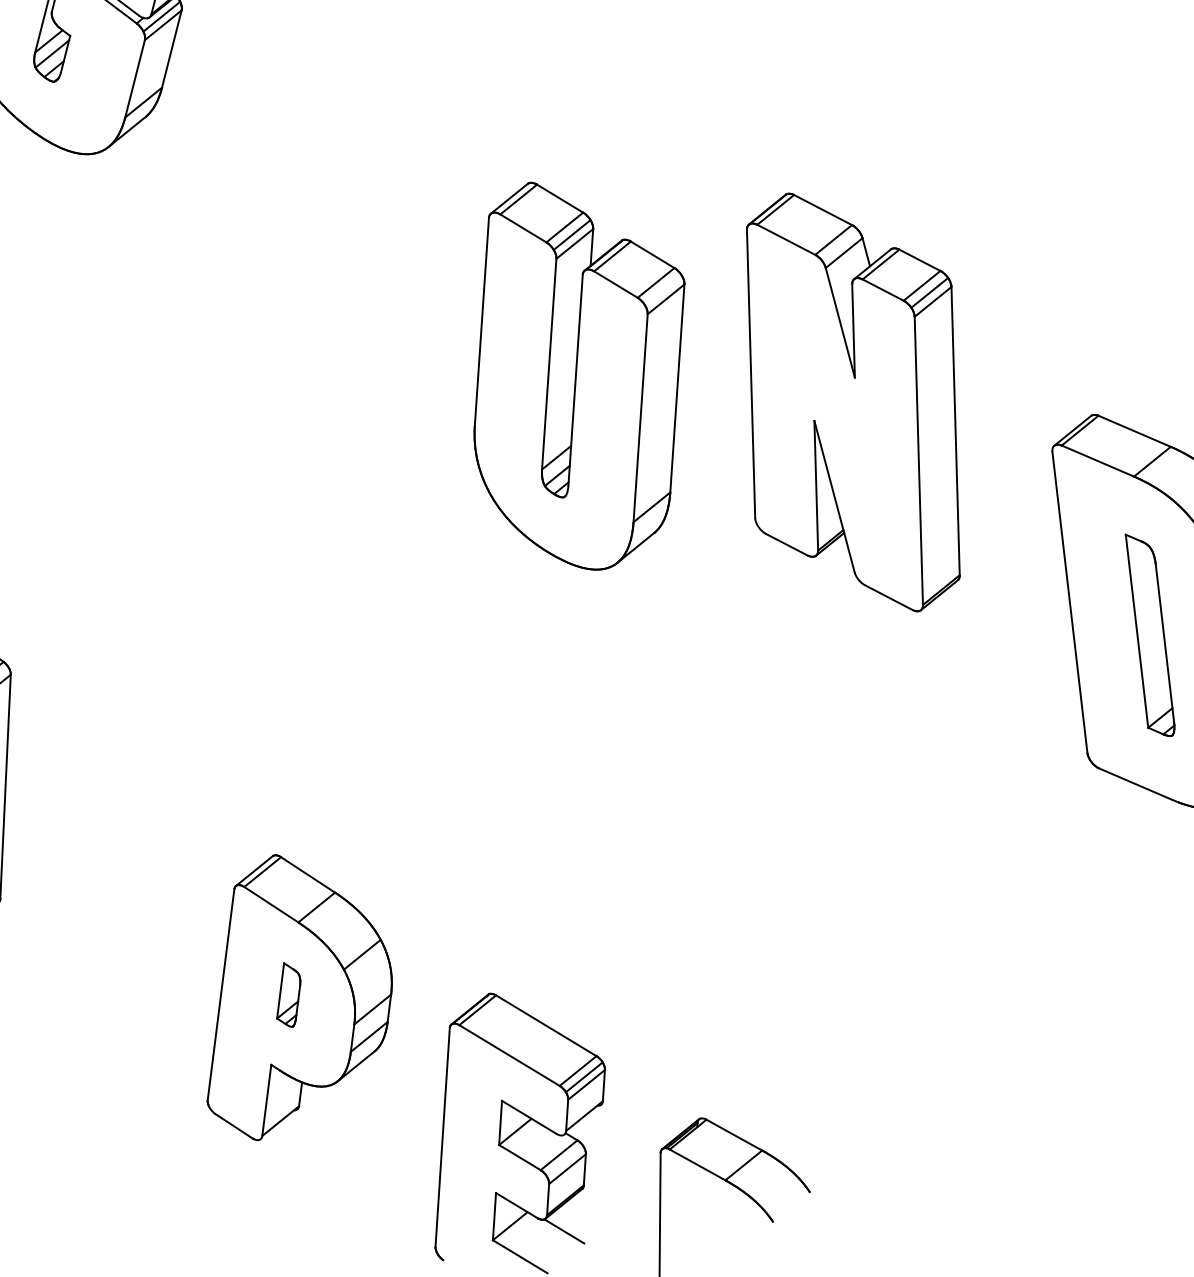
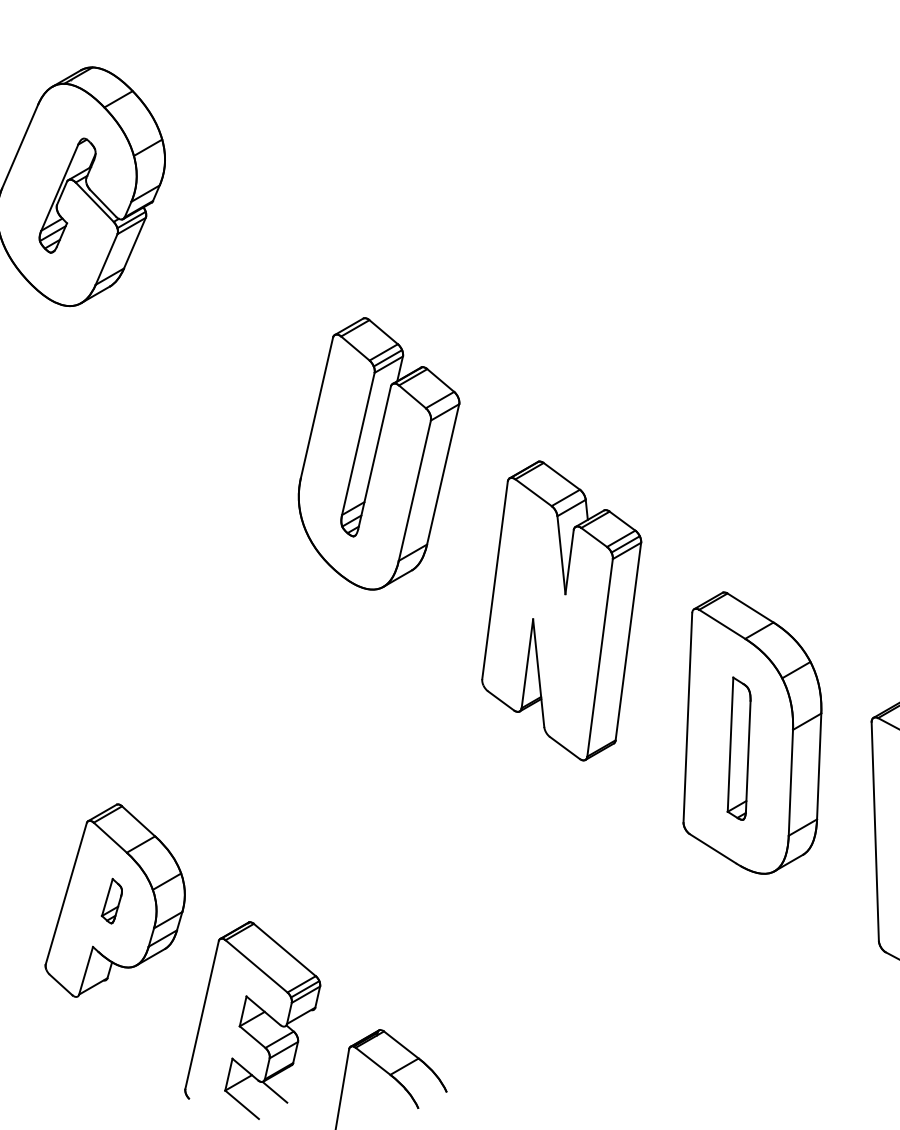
part: (580, 373) -> (378, 453), moved
part: (852, 401) -> (561, 610), moved

